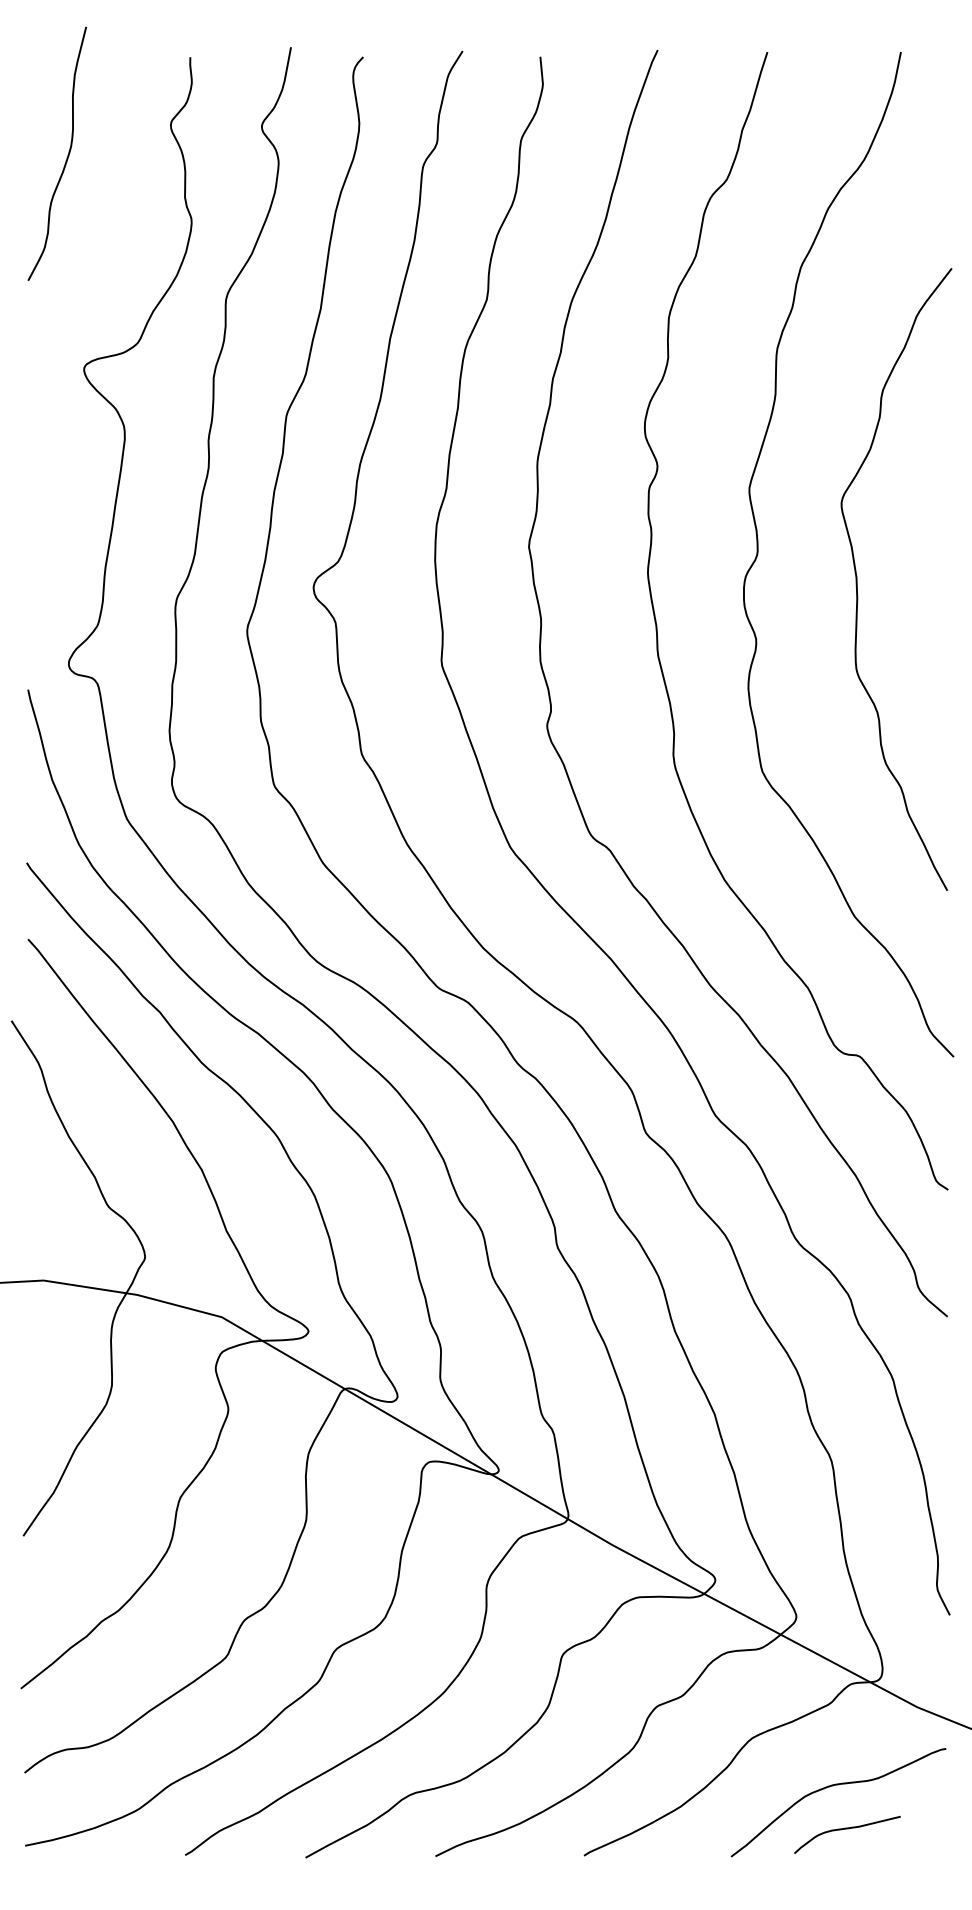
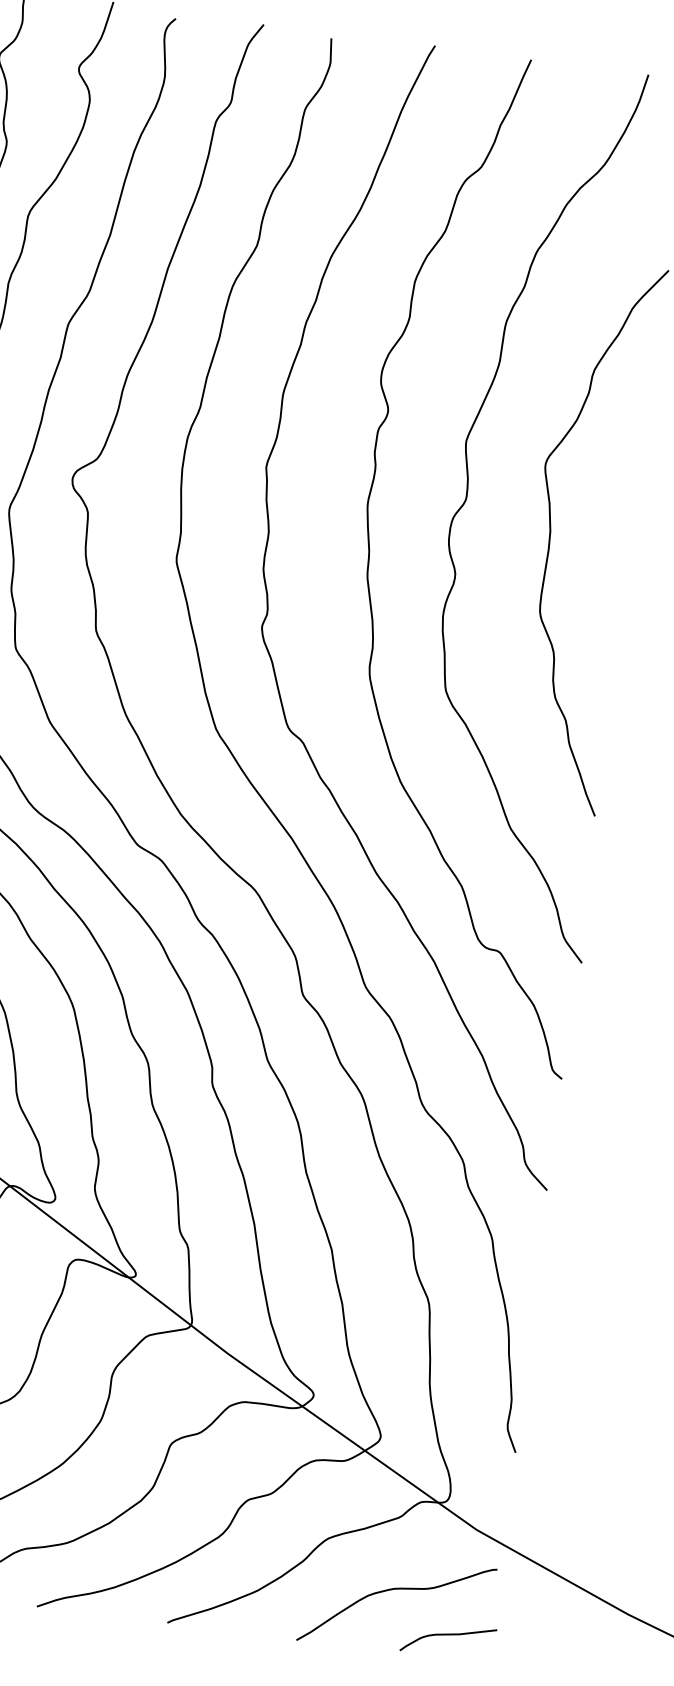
curve: (847, 1829) -> (449, 1635), moved

